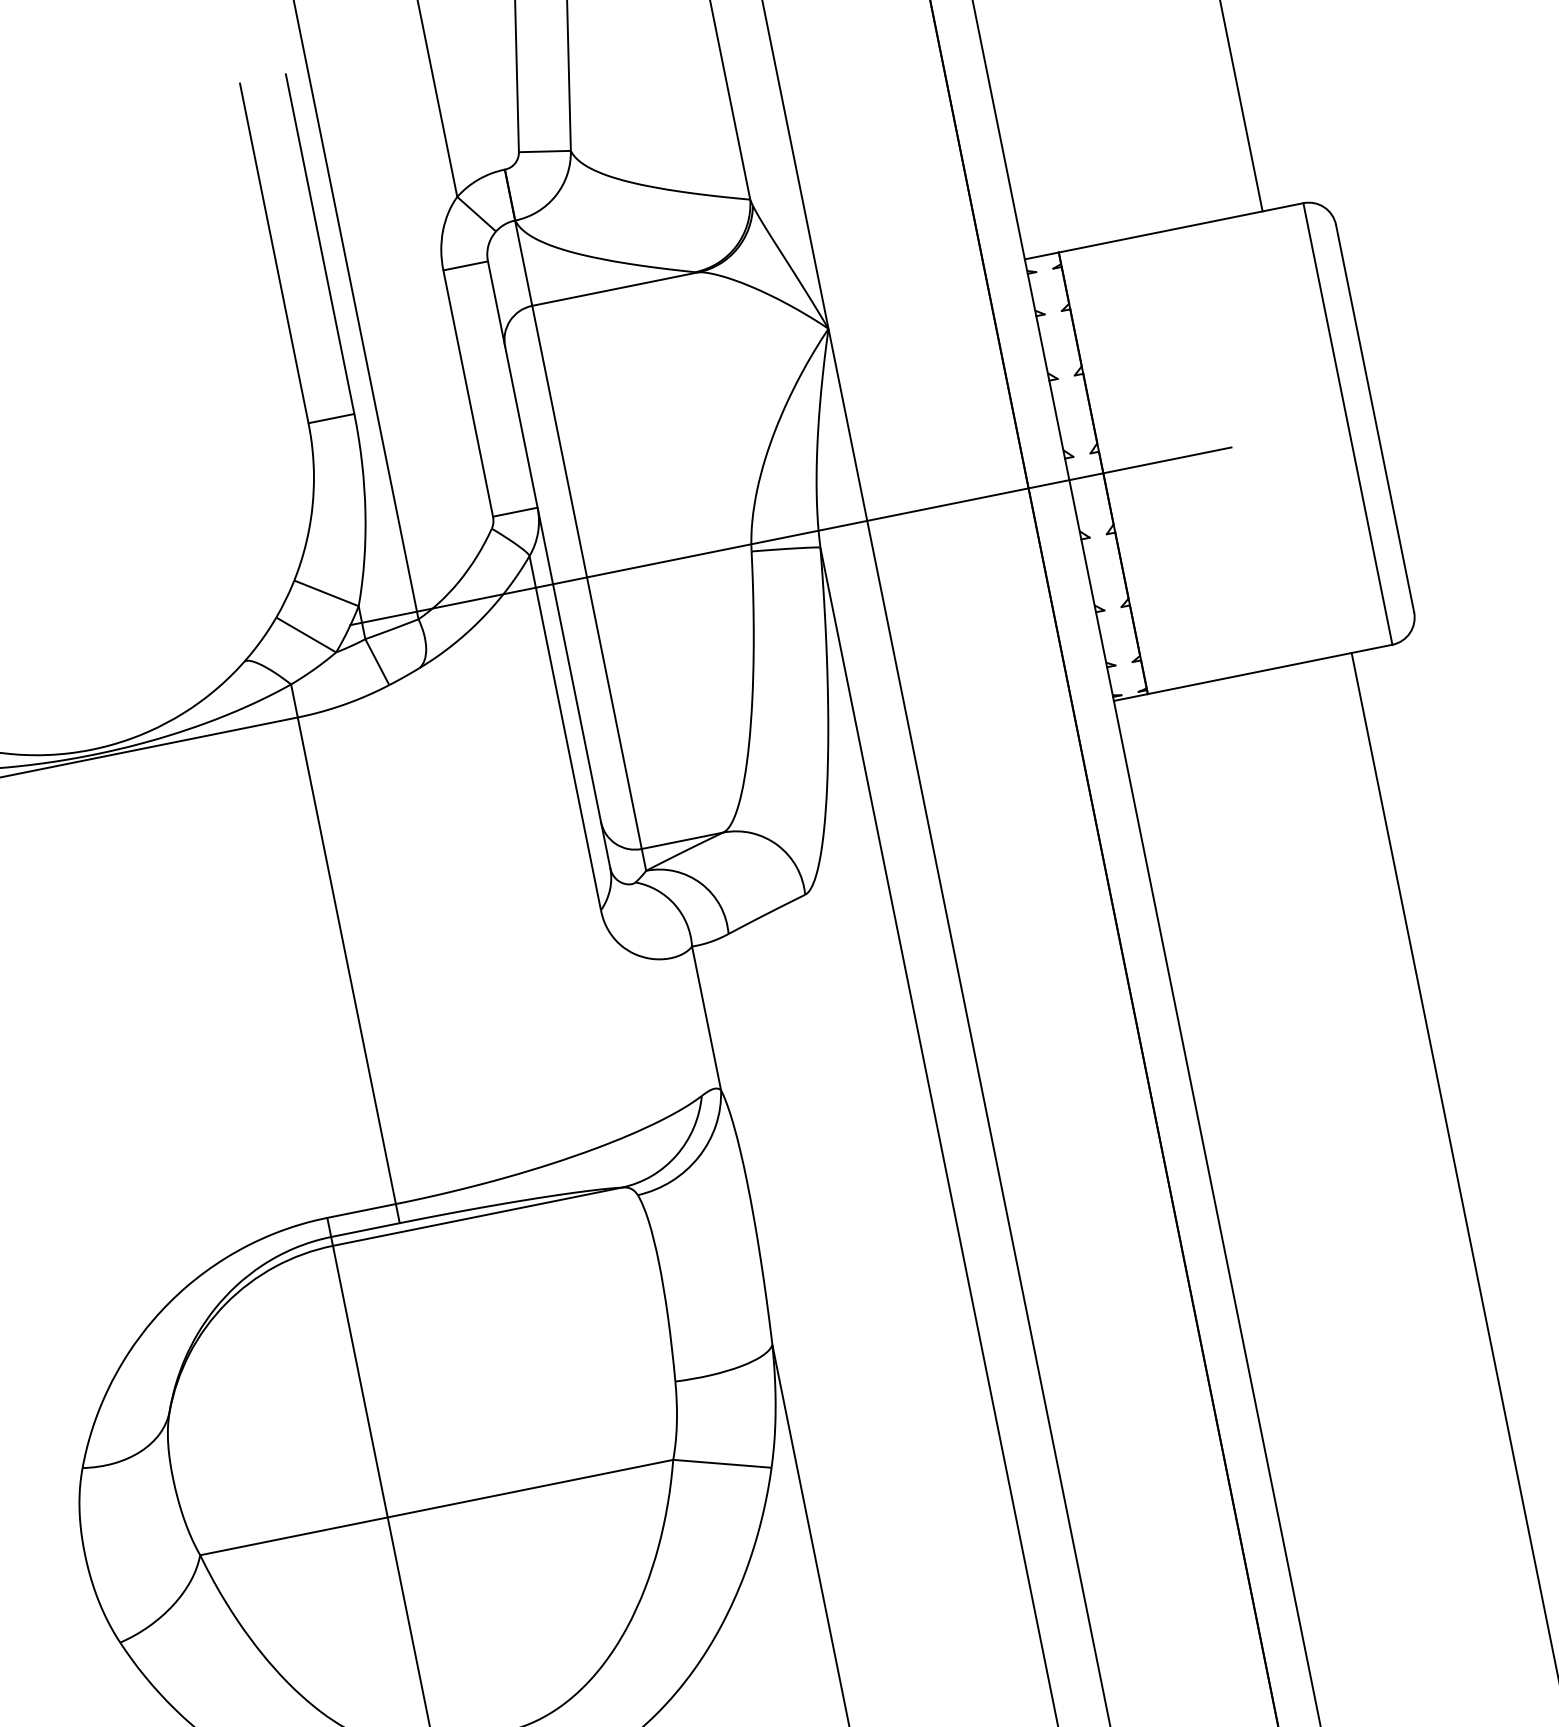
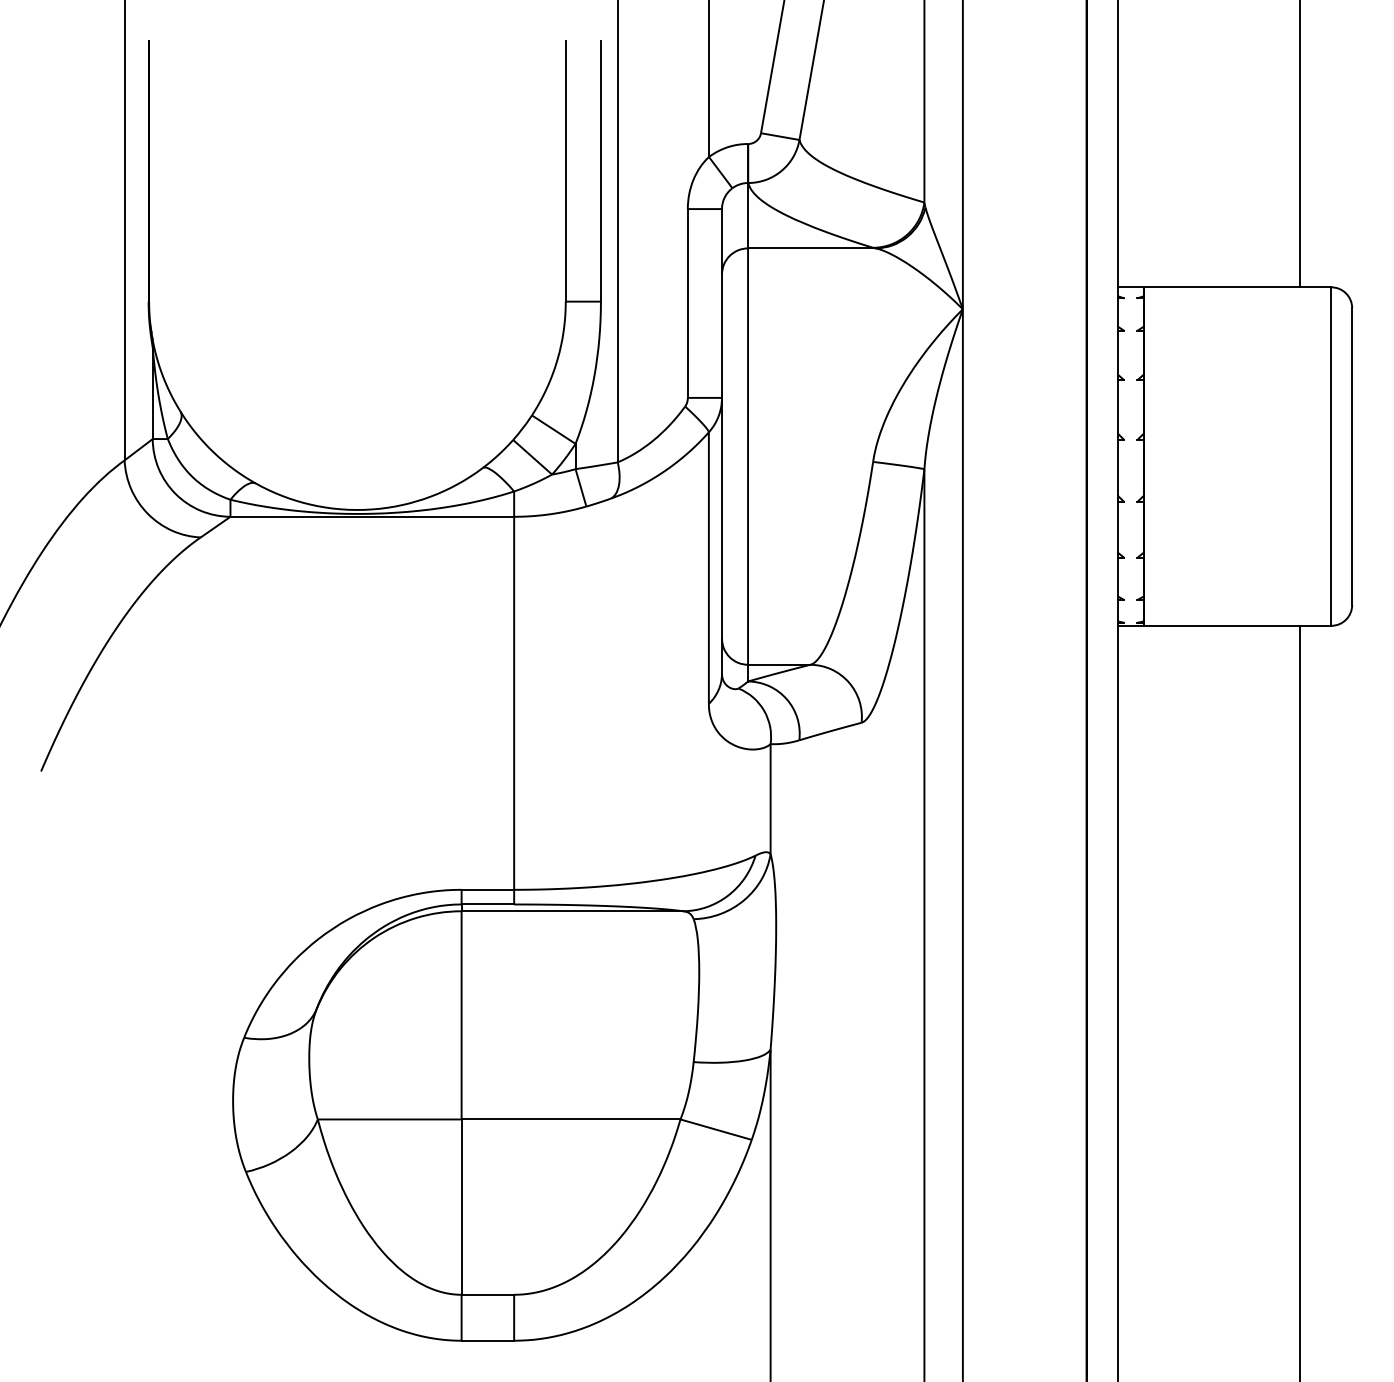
line: (789, 536) -> (903, 456), removed

